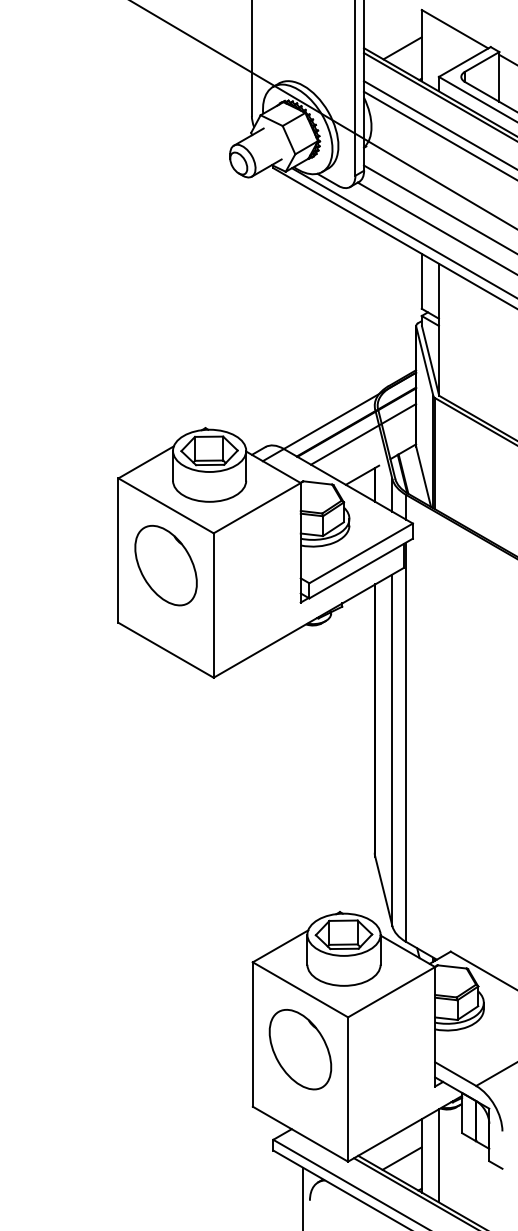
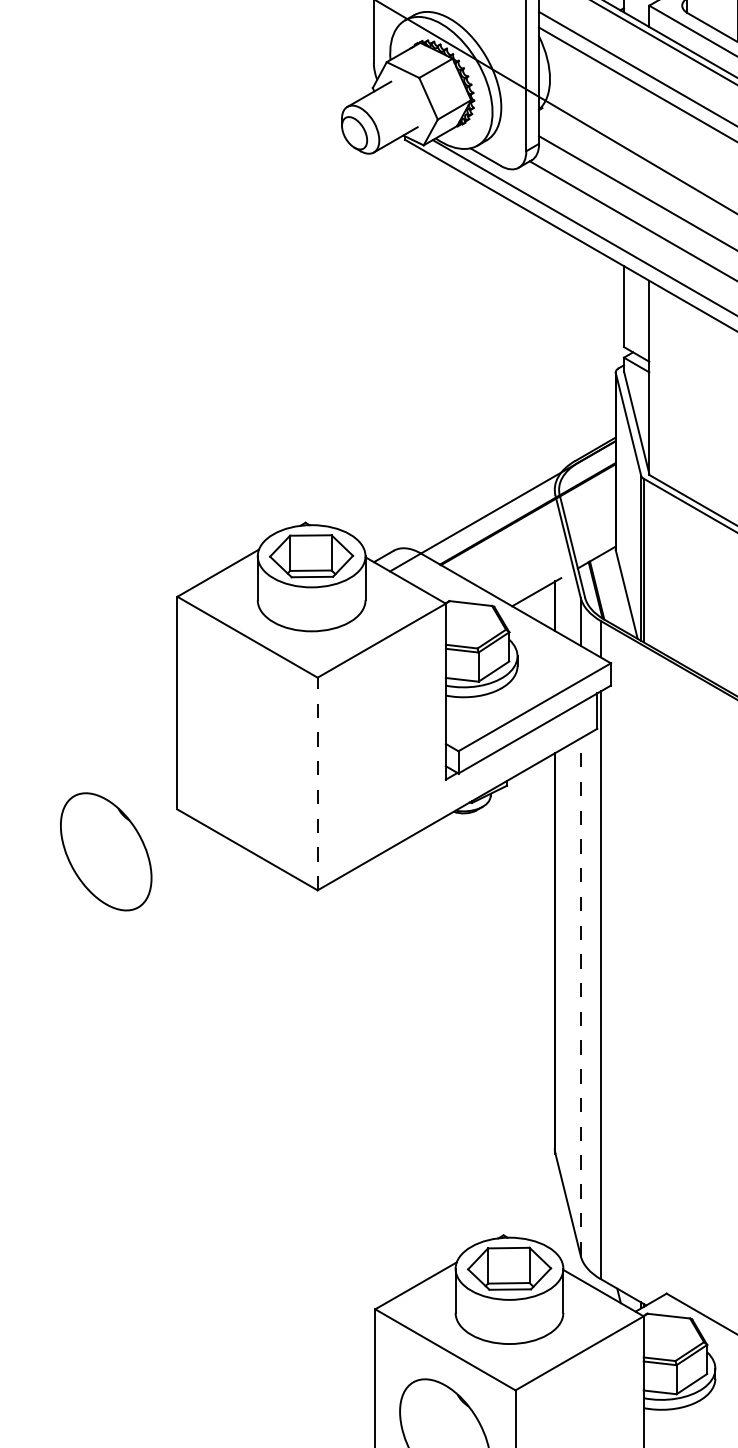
line: (363, 434) -> (538, 532), removed
part: (165, 565) -> (105, 851), moved
line: (213, 605) -> (317, 783), solid -> dashed
line: (392, 750) -> (580, 997), solid -> dashed

